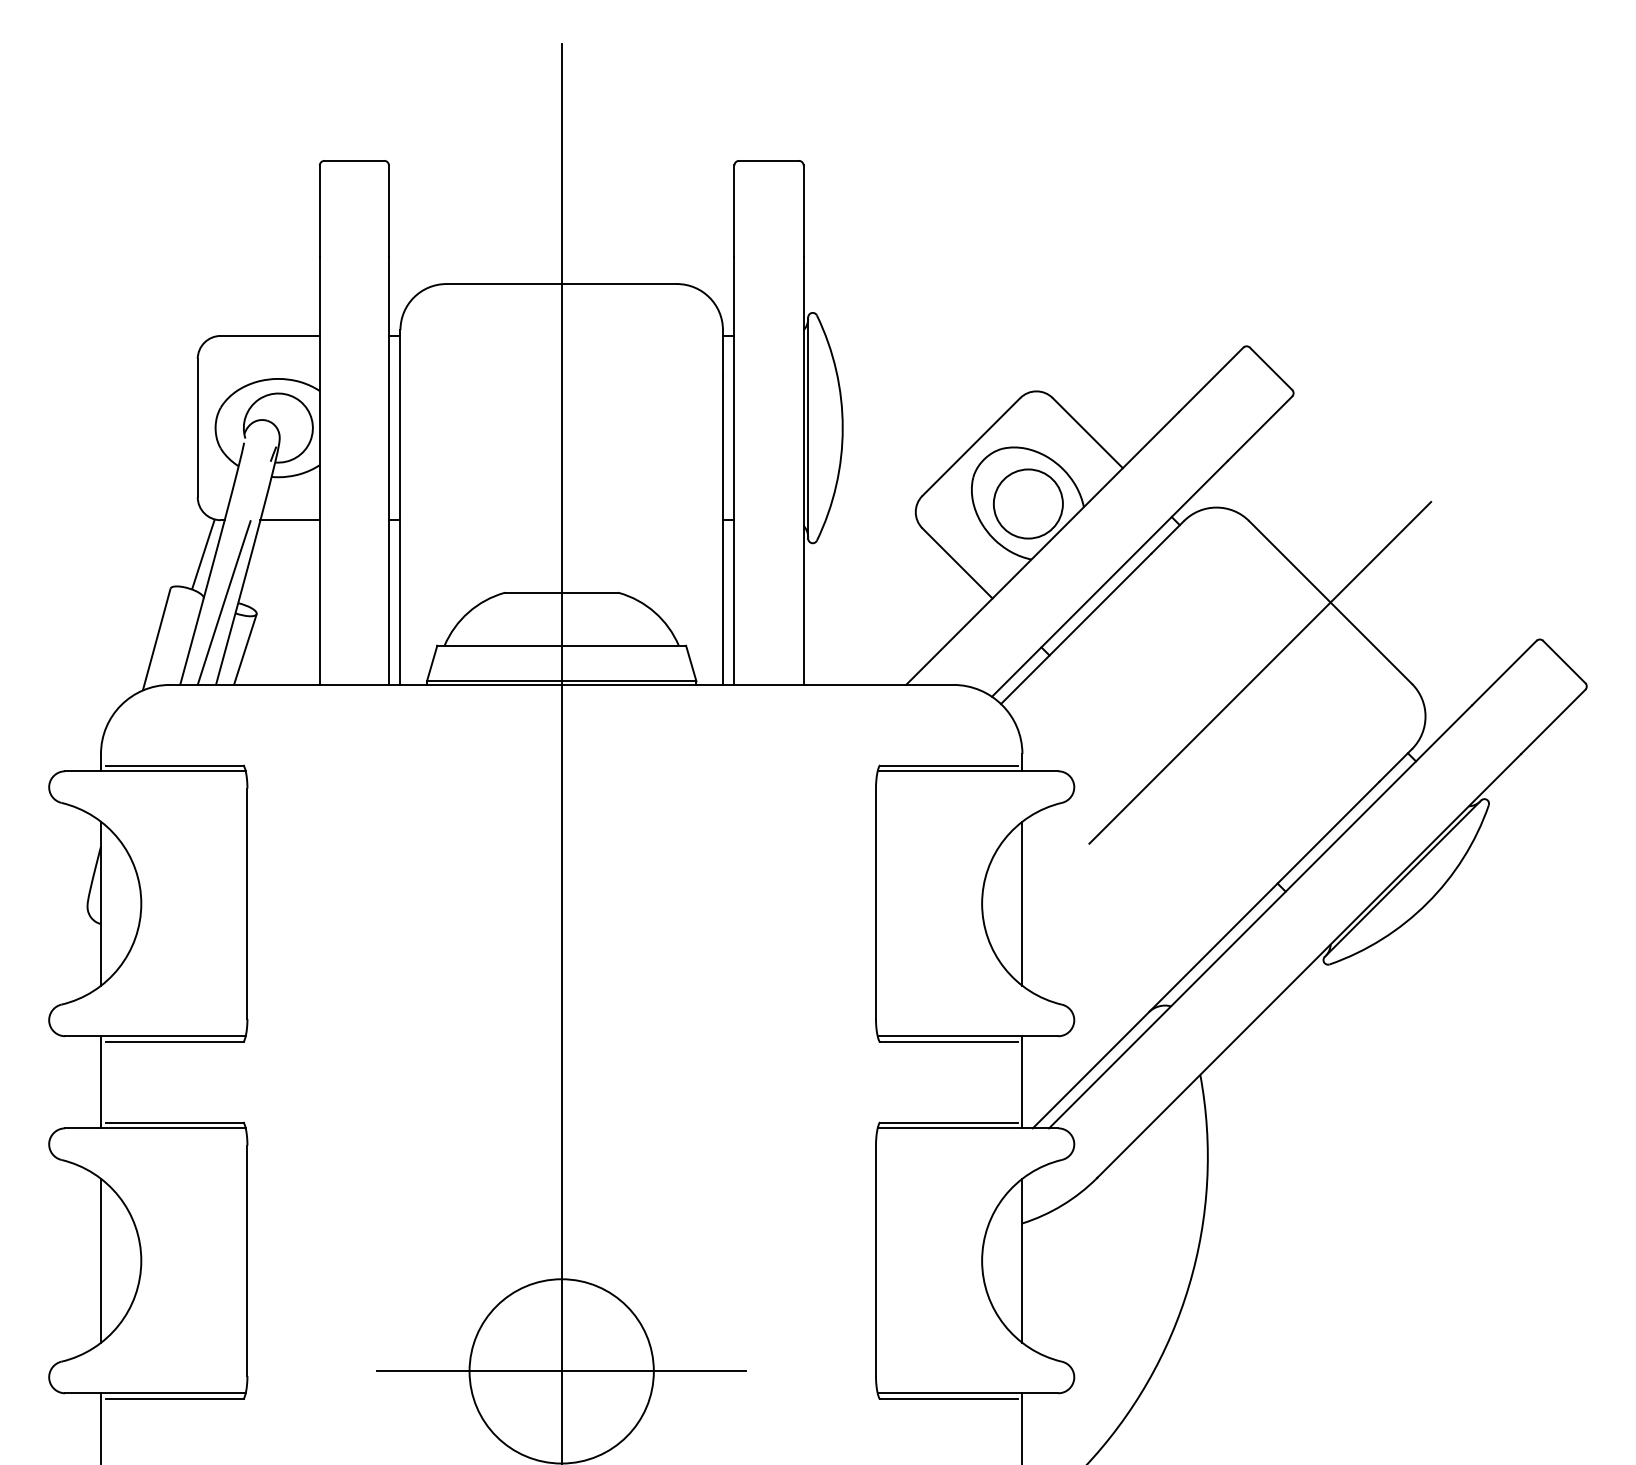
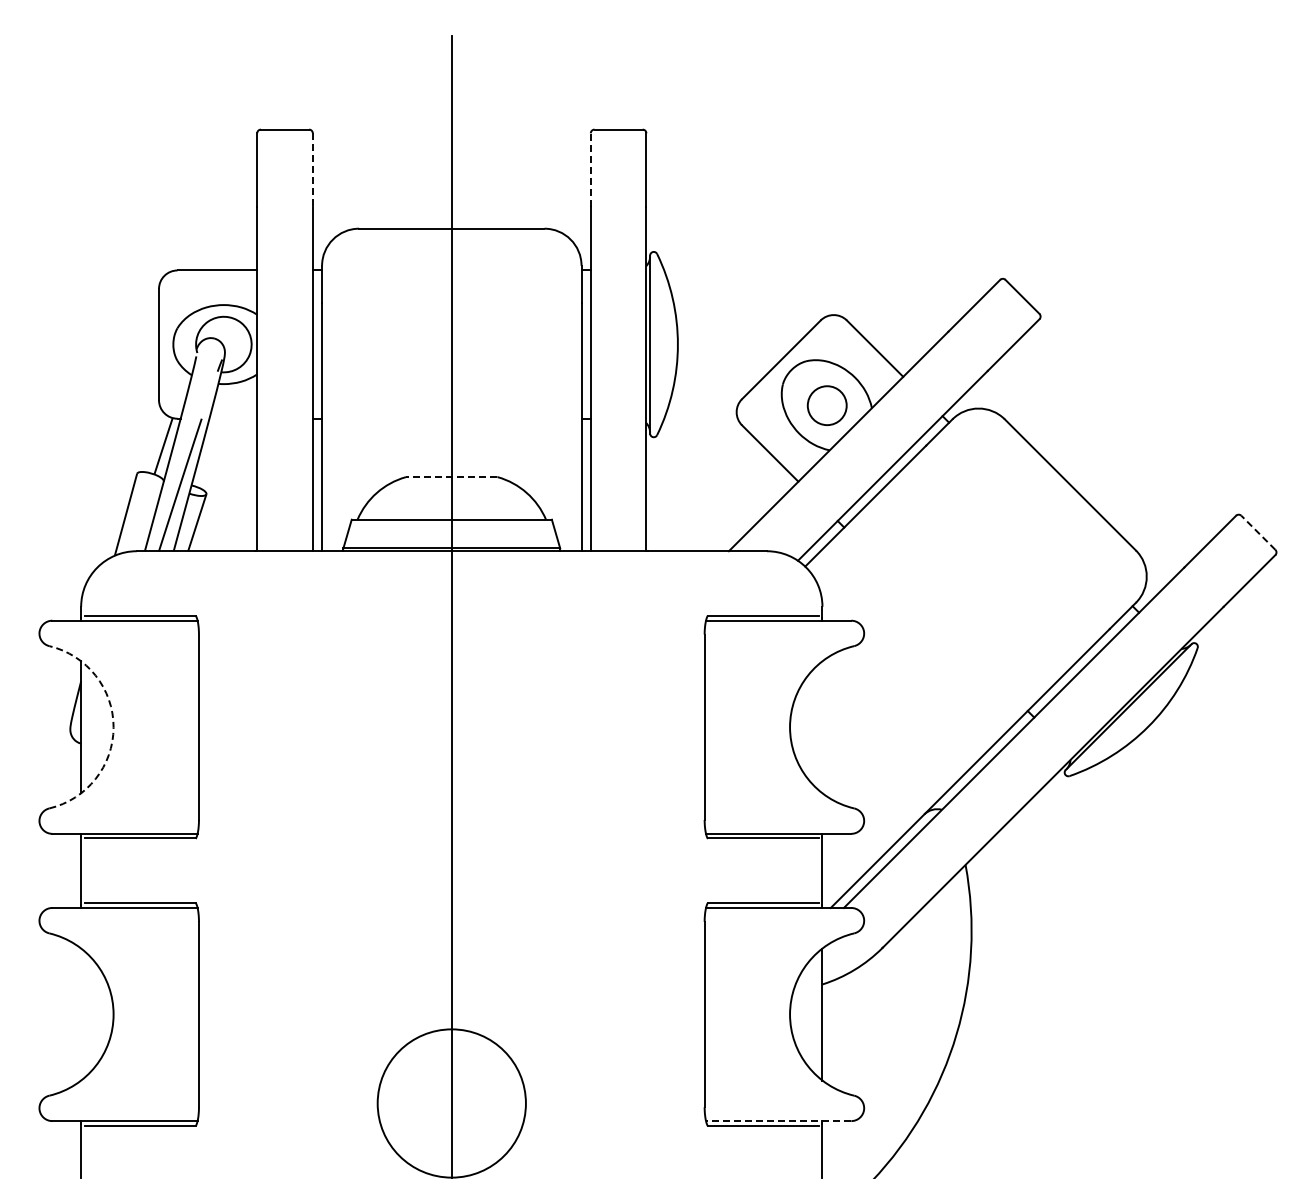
line: (388, 210) -> (312, 169), solid -> dashed
line: (734, 210) -> (590, 169), solid -> dashed
circle: (1028, 503) -> (827, 405), size x0.7
line: (290, 519) -> (233, 418), removed
line: (561, 593) -> (451, 477), solid -> dashed
line: (1564, 661) -> (1258, 532), solid -> dashed
line: (1259, 672) -> (1013, 541), removed
arc: (141, 904) -> (113, 727), solid -> dashed
line: (1022, 904) -> (822, 727), removed
line: (101, 1260) -> (81, 1014), removed
line: (561, 1371) -> (451, 1103), removed
line: (967, 1393) -> (778, 1121), solid -> dashed

